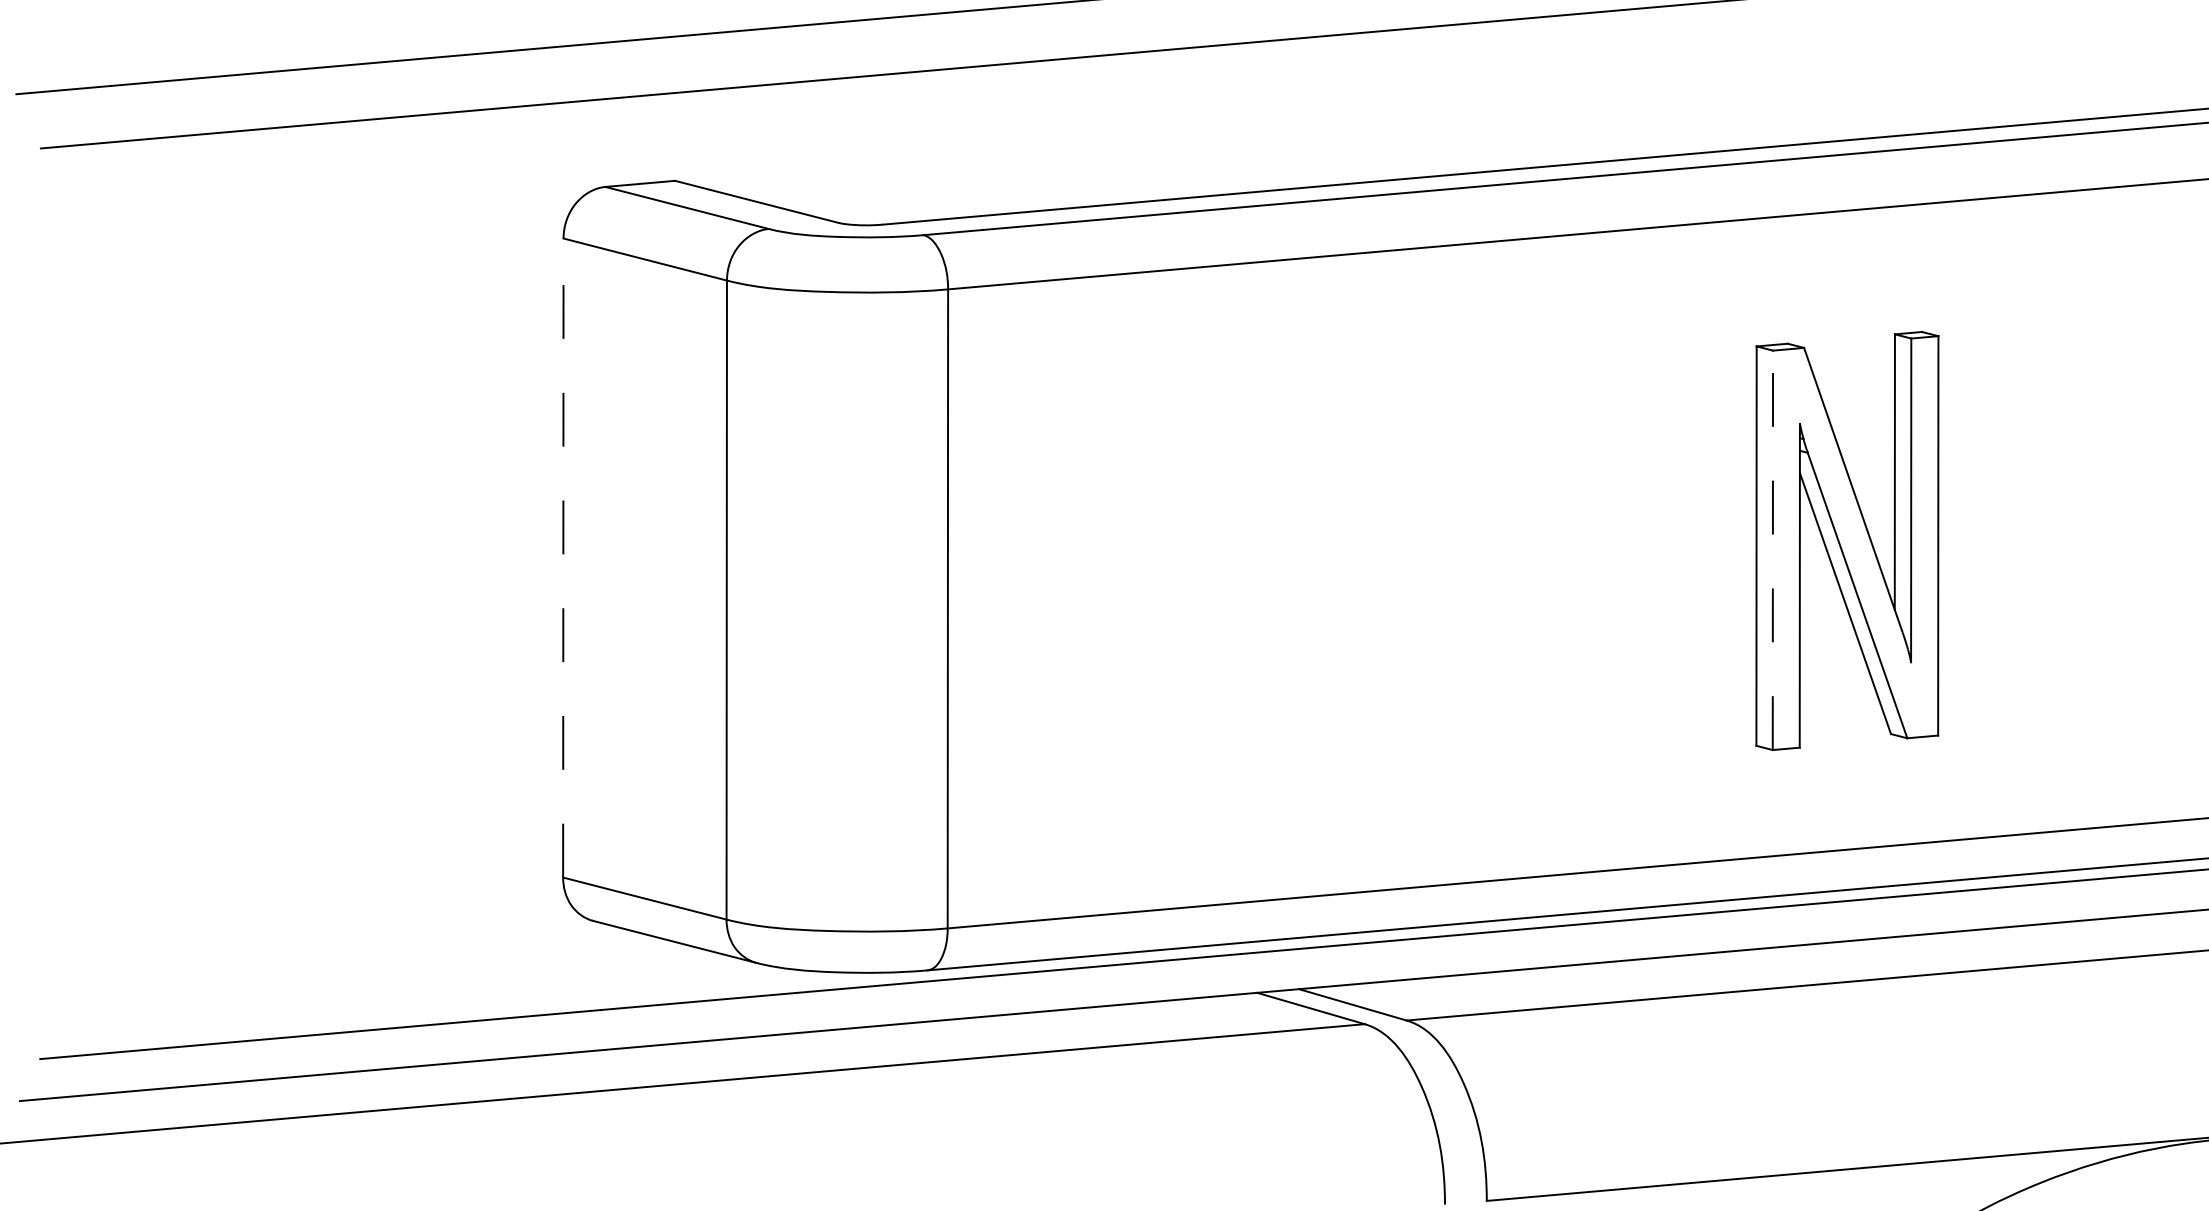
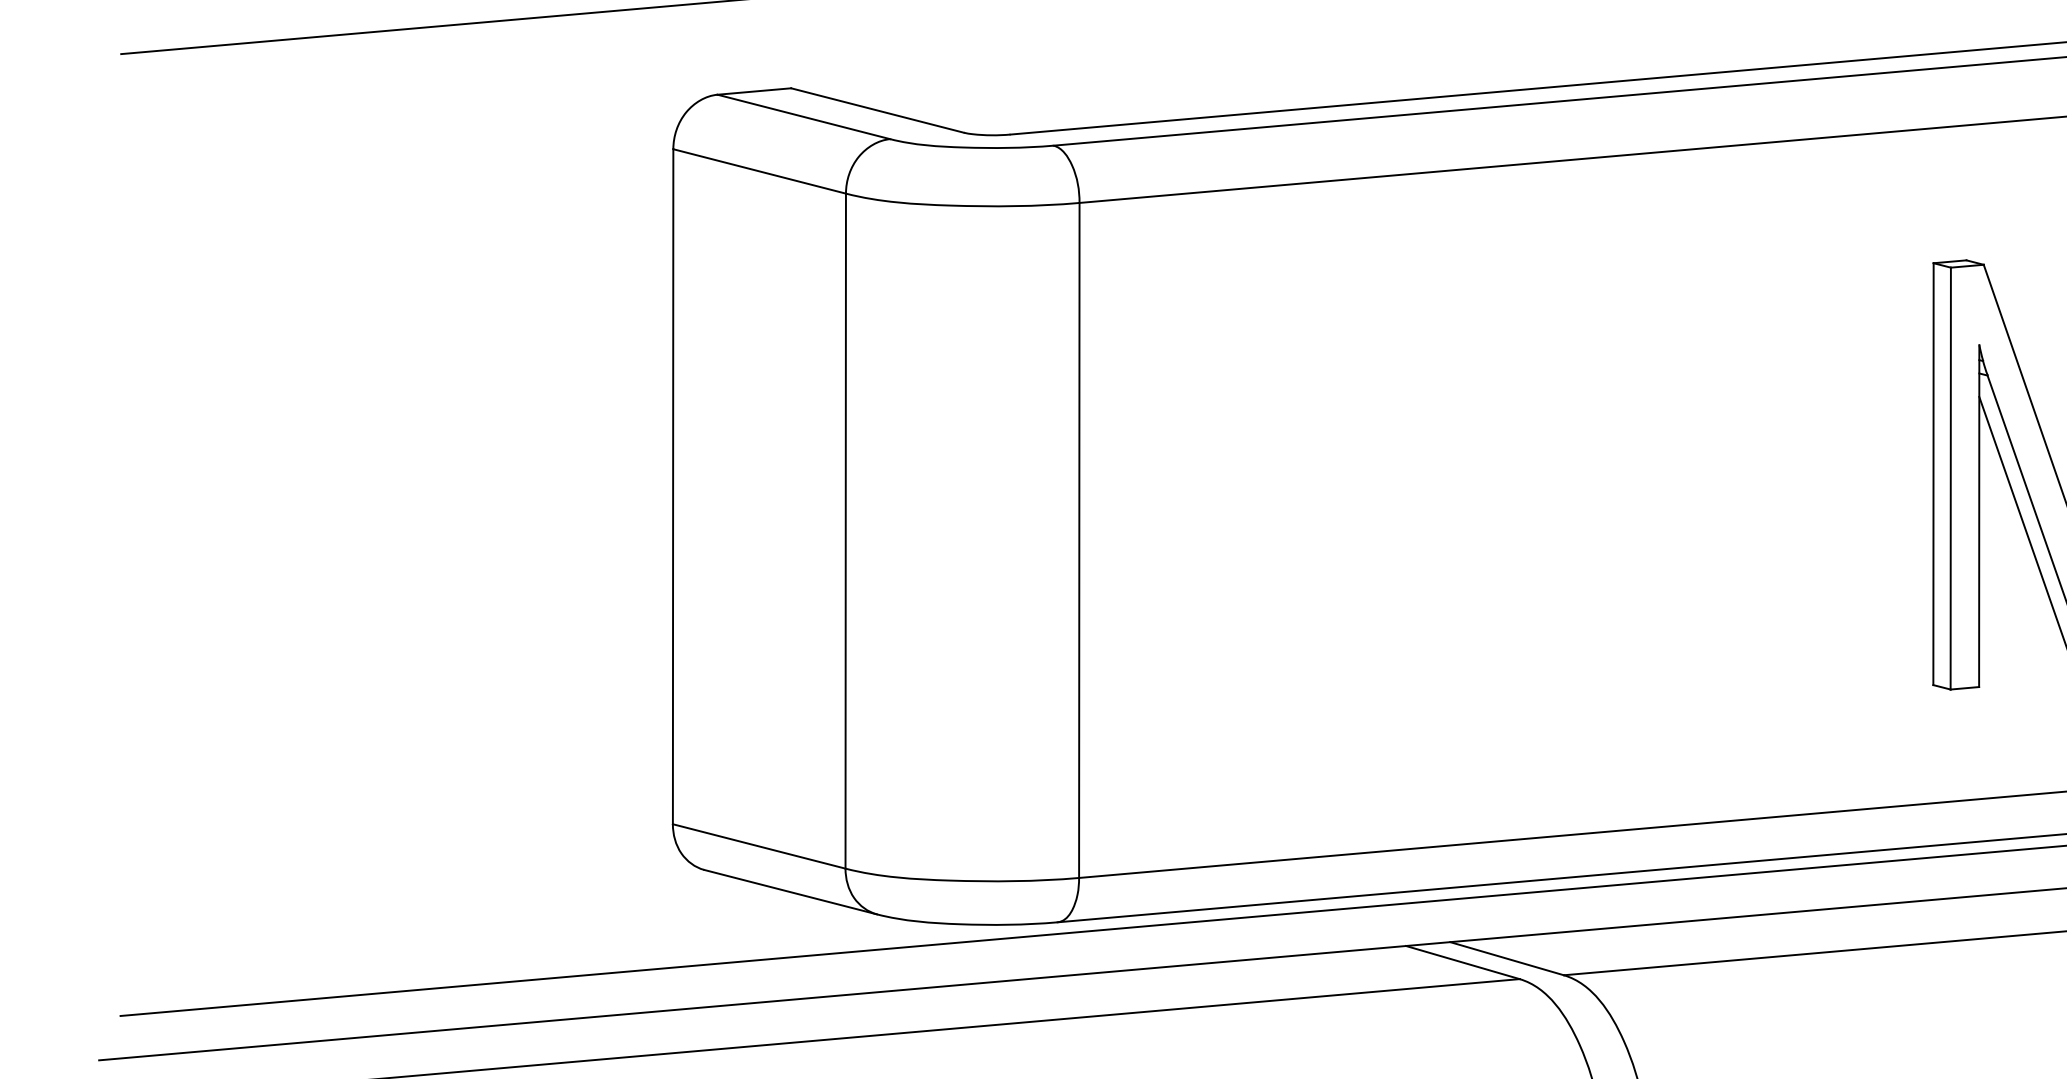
line: (1772, 550) -> (1950, 478), dashed -> solid
line: (563, 558) -> (673, 487), dashed -> solid

